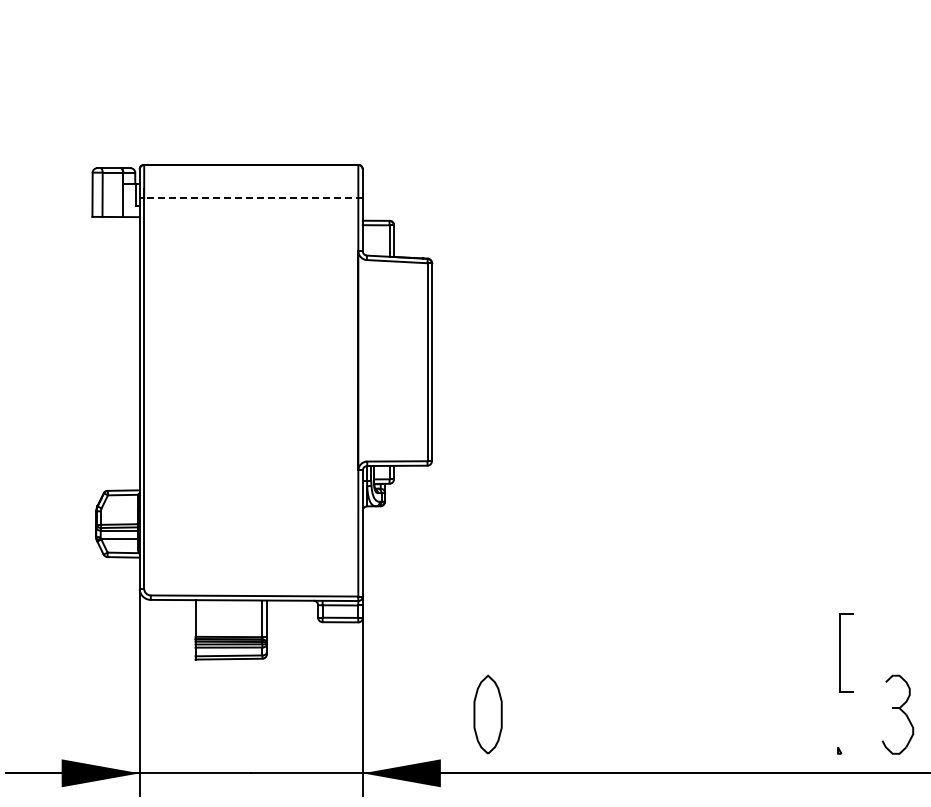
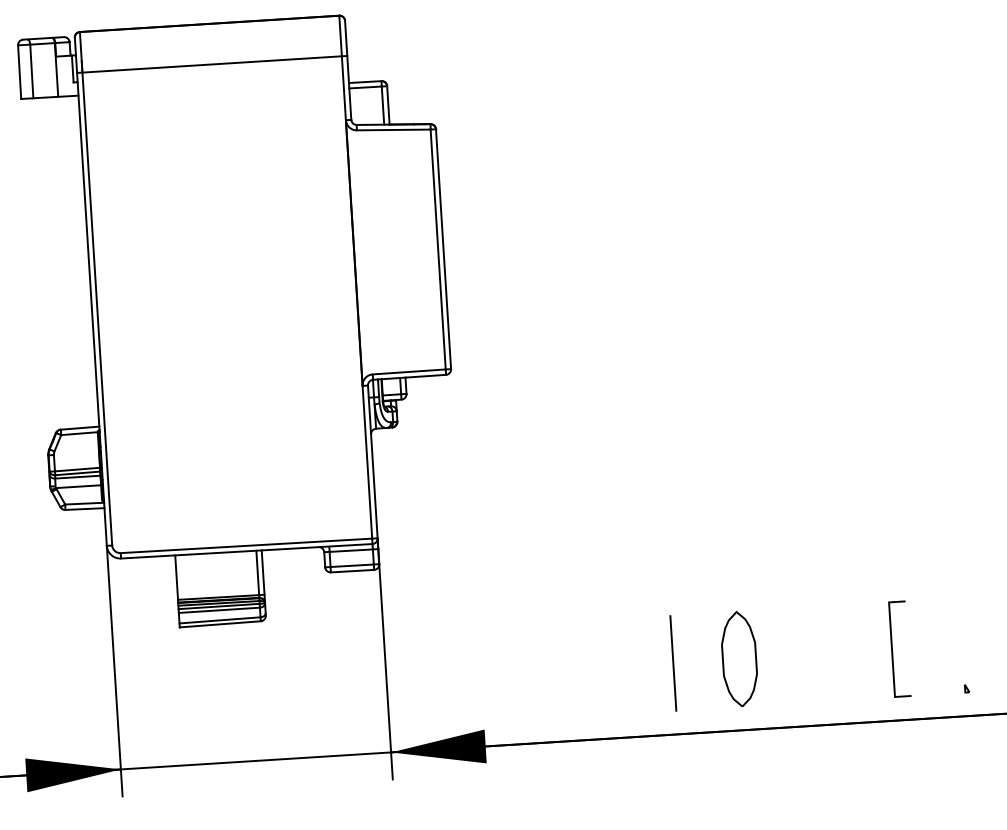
line: (251, 198) -> (212, 64), dashed -> solid
line: (840, 652) -> (892, 649), moved
part: (487, 714) -> (738, 659), moved
line: (598, 714) -> (672, 663), added

